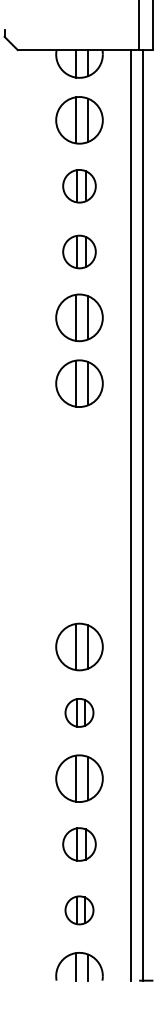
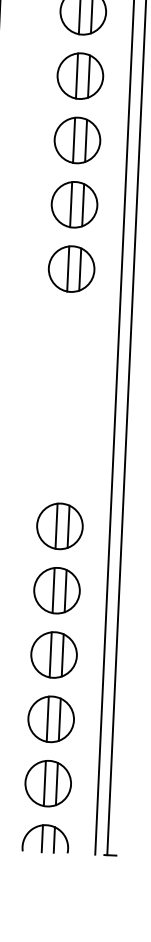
part: (79, 186) -> (80, 76), size x1.43
part: (79, 251) -> (77, 139), size x1.43
part: (79, 712) -> (57, 590), size x1.67
part: (79, 844) -> (51, 719), size x1.43
part: (79, 910) -> (48, 783), size x1.67

